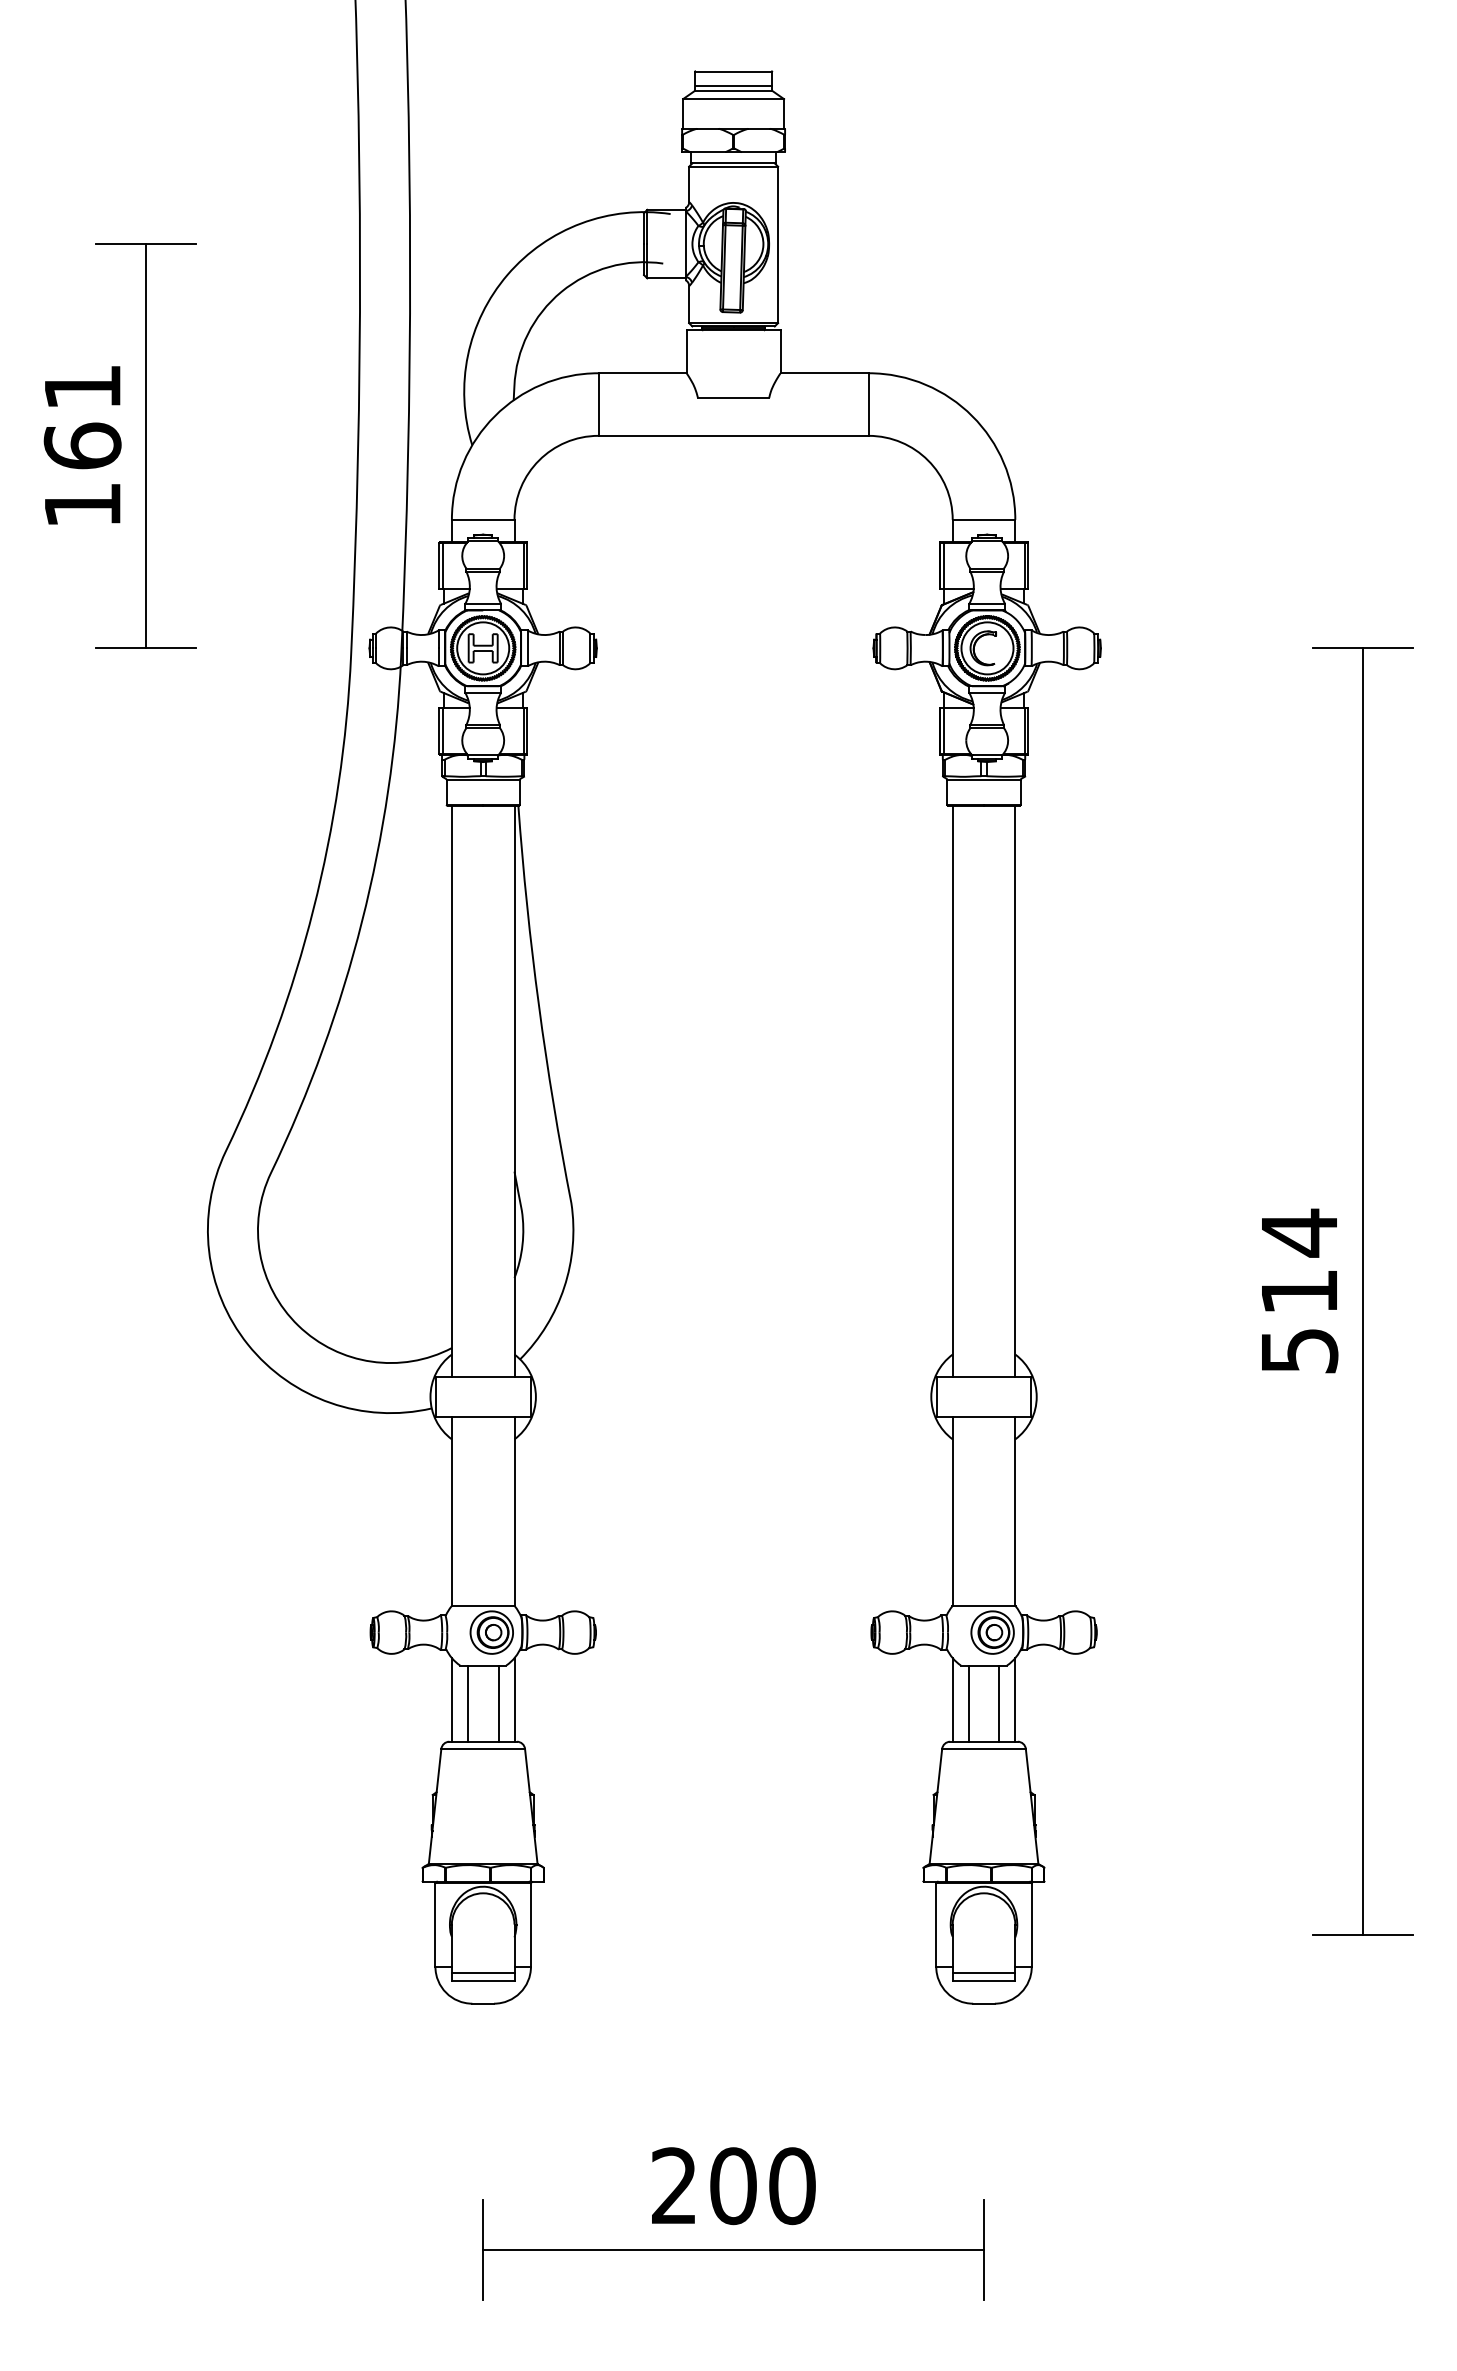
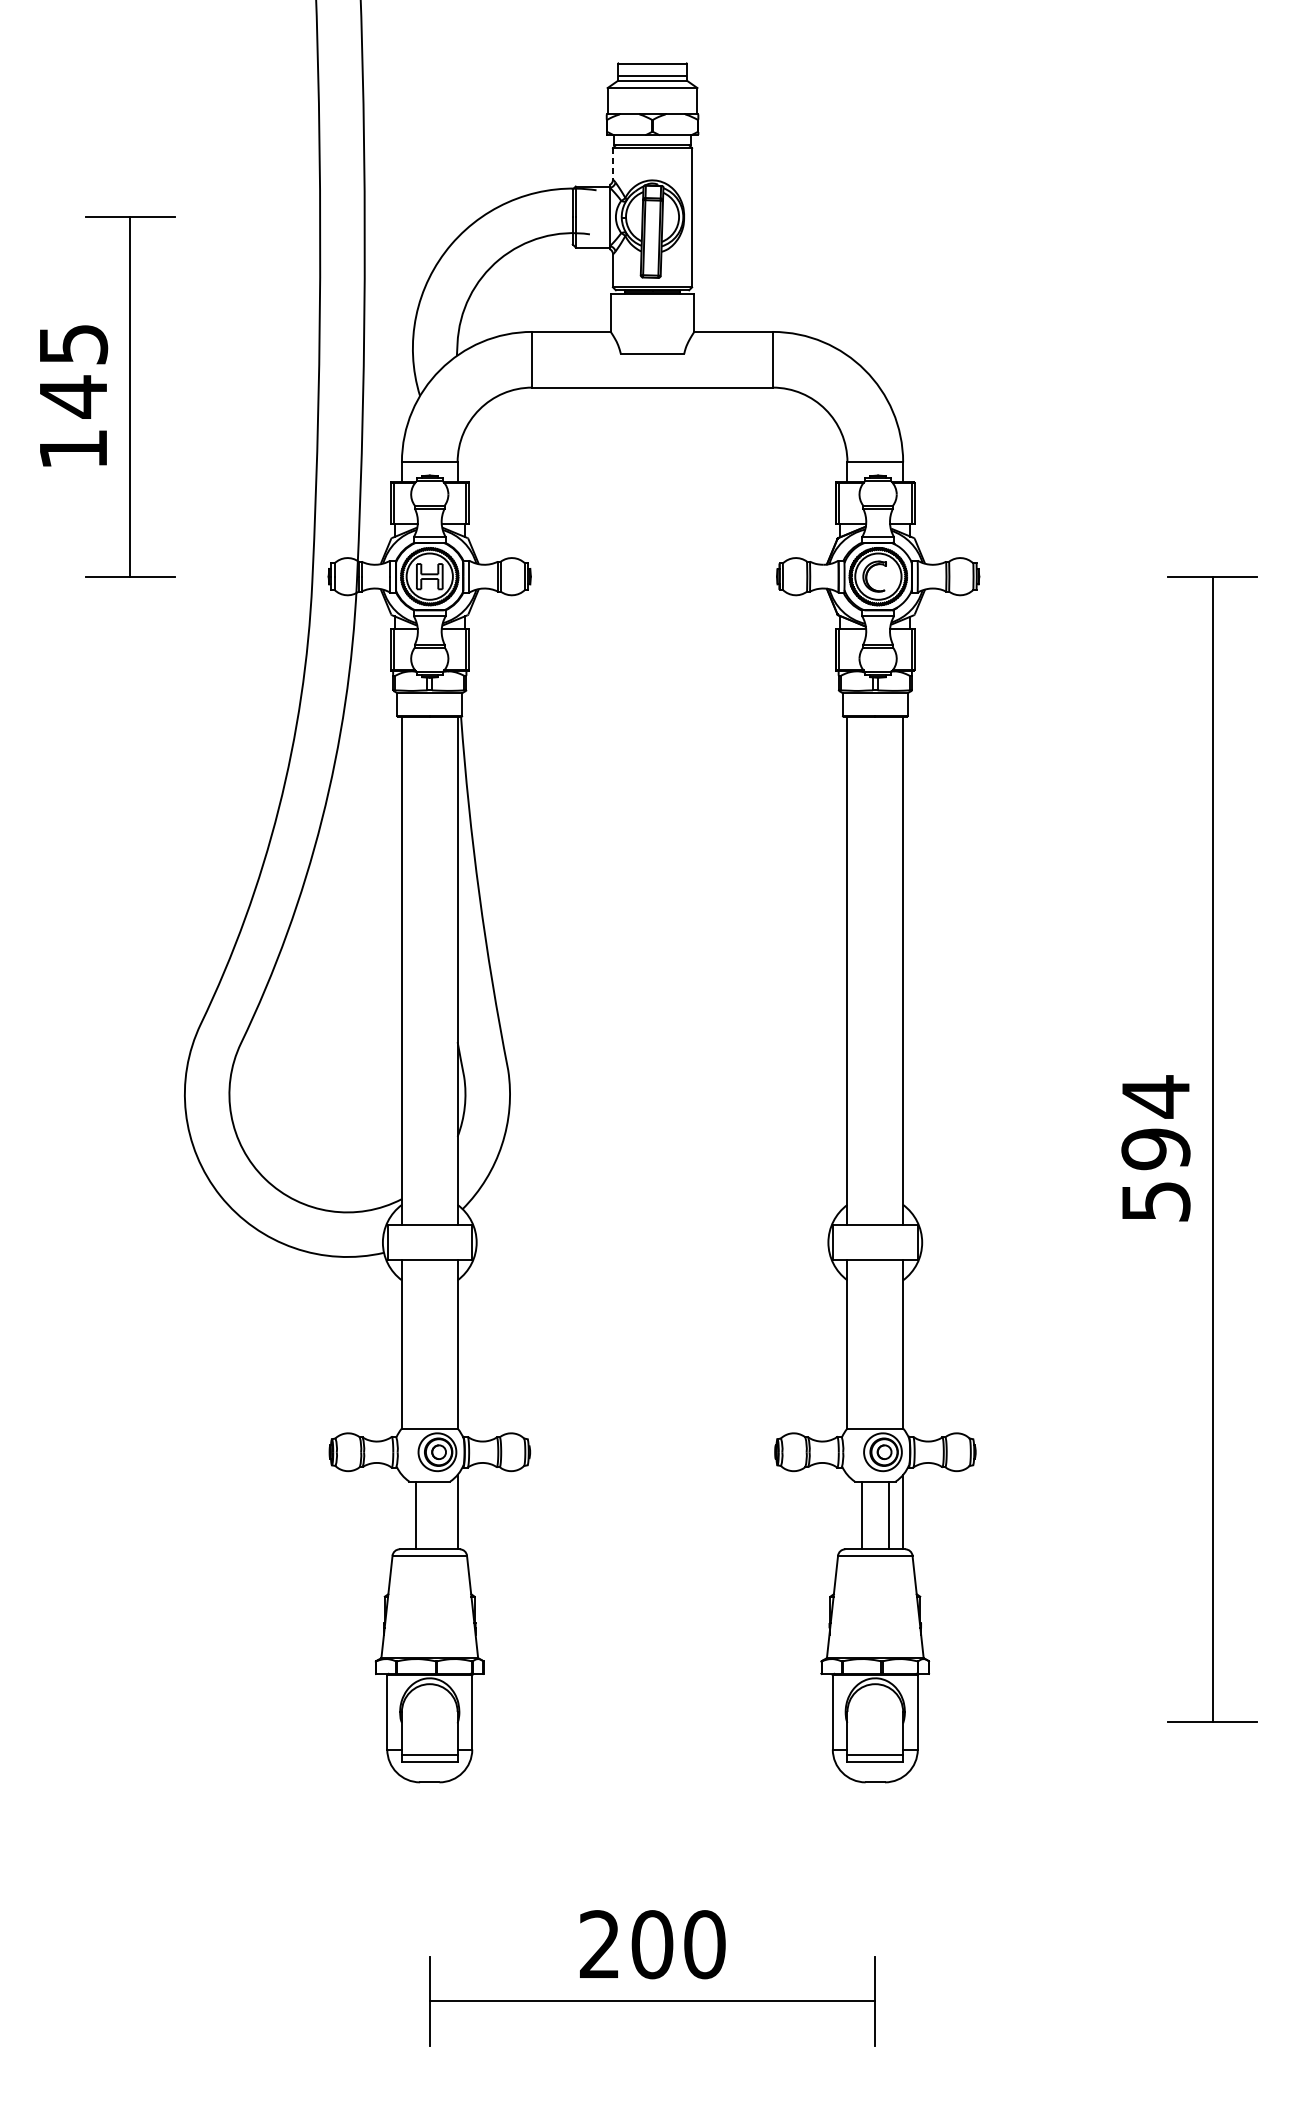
line: (689, 184) -> (613, 164), solid -> dashed
text: (82, 418) -> (73, 372), 161 -> 145
text: (1299, 1292) -> (1155, 1149), 514 -> 594
line: (451, 1699) -> (401, 1511), removed
line: (952, 1699) -> (847, 1511), removed
line: (498, 1703) -> (443, 1515), removed

